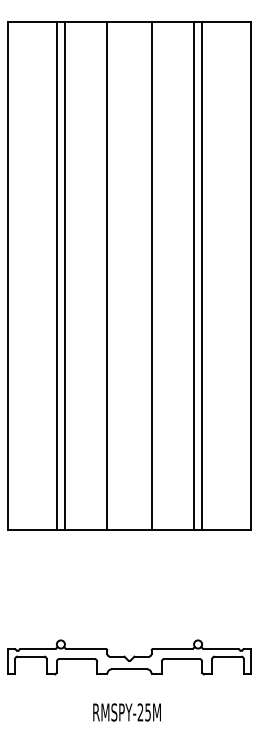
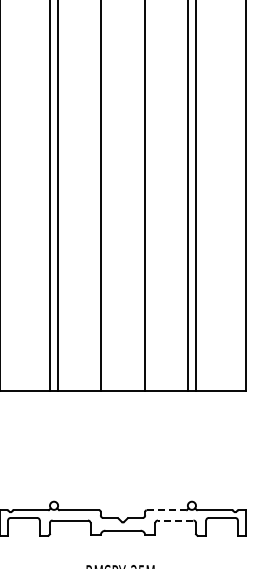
line: (172, 648) -> (166, 509), solid -> dashed
line: (181, 659) -> (175, 520), solid -> dashed

